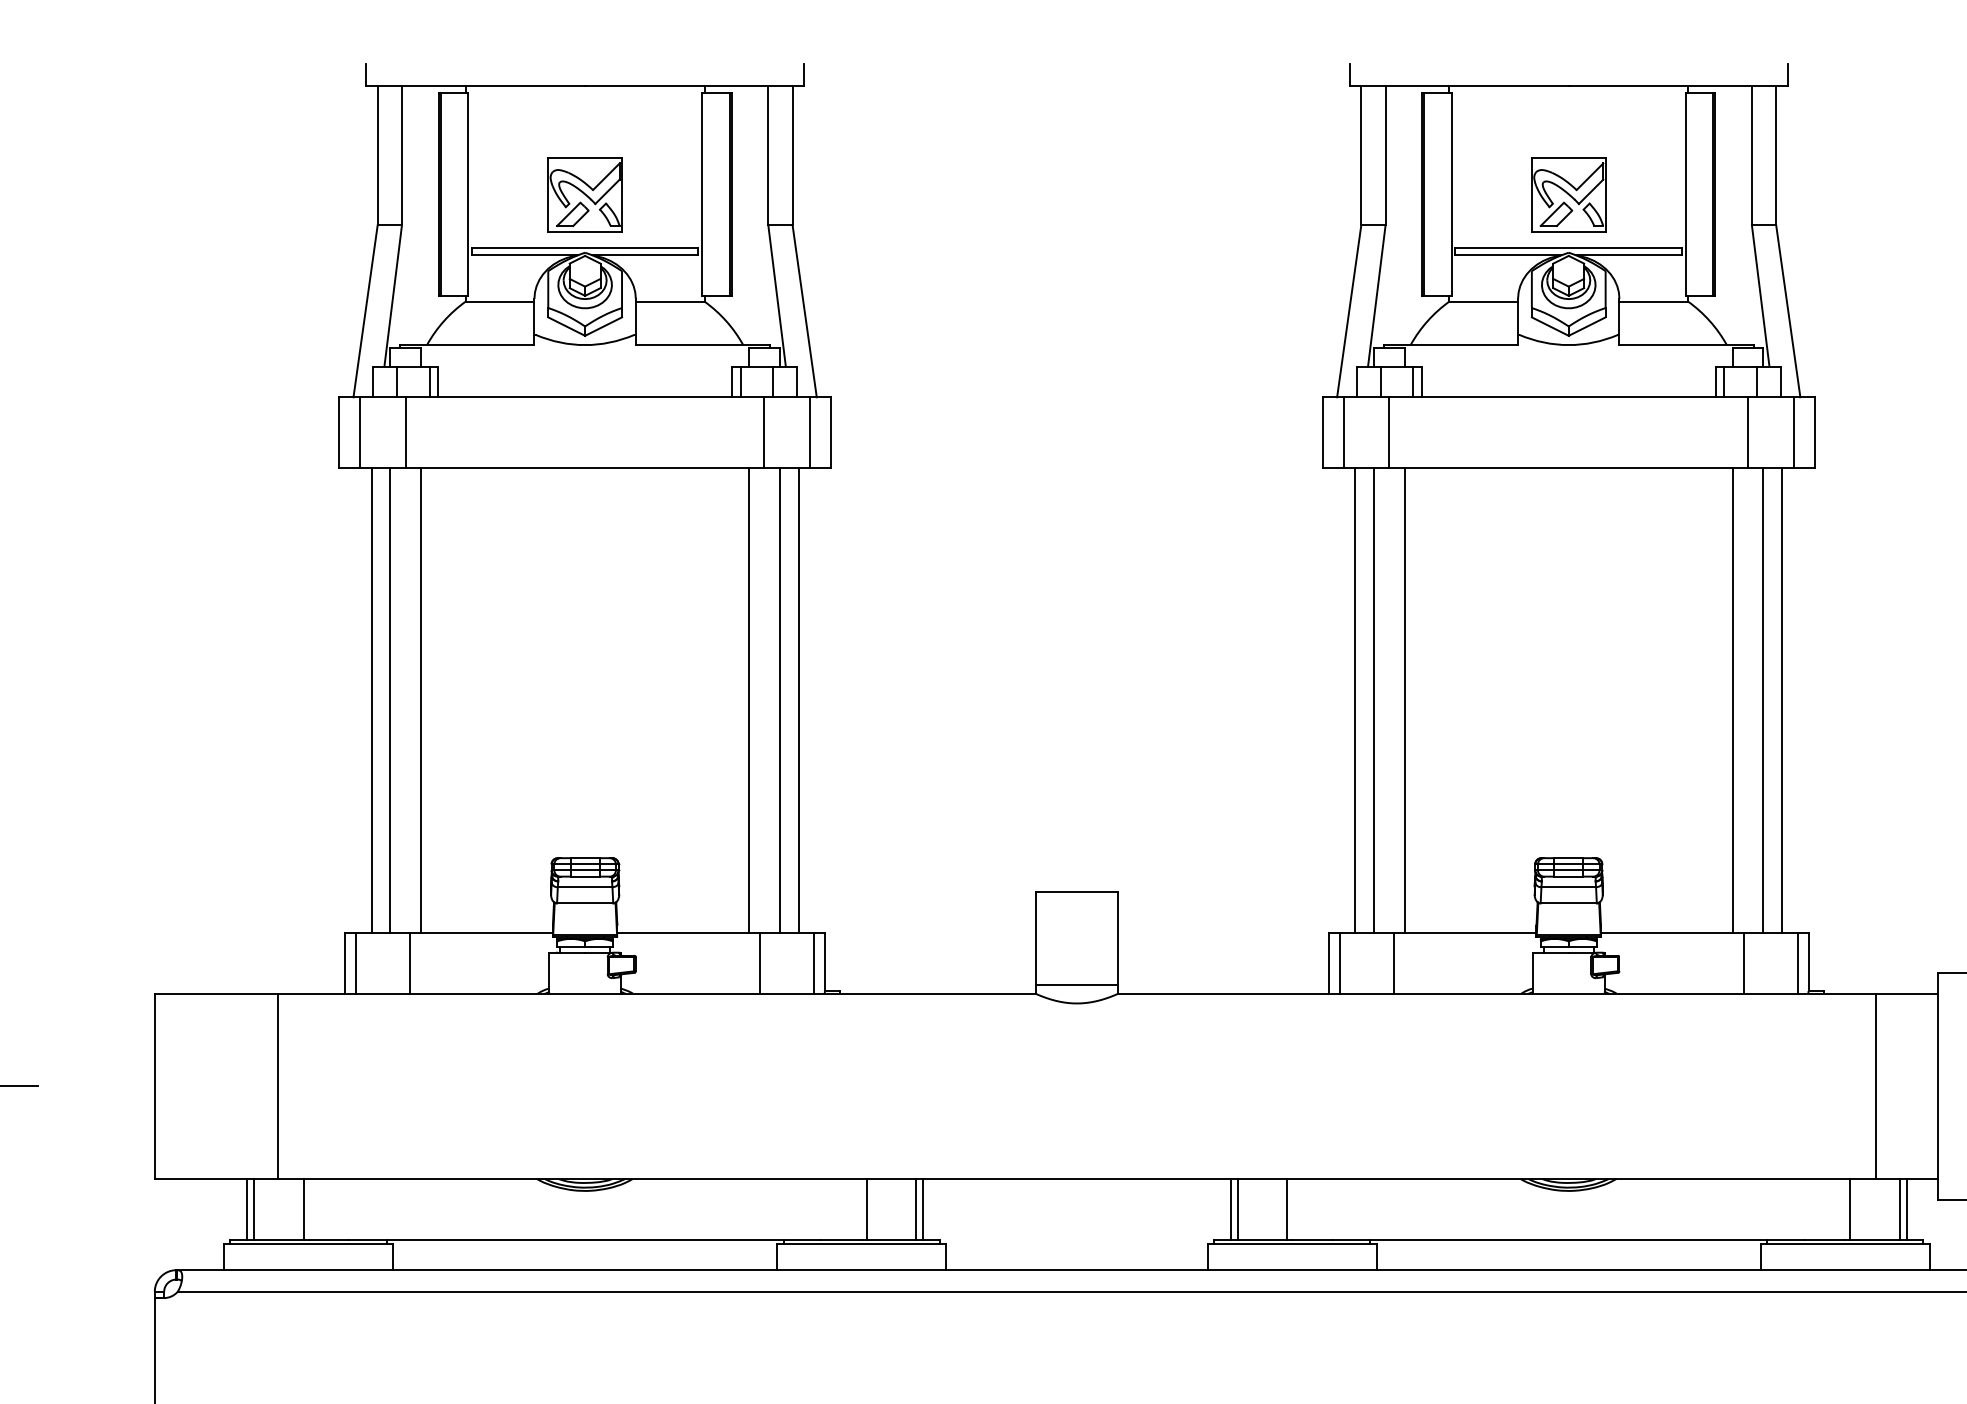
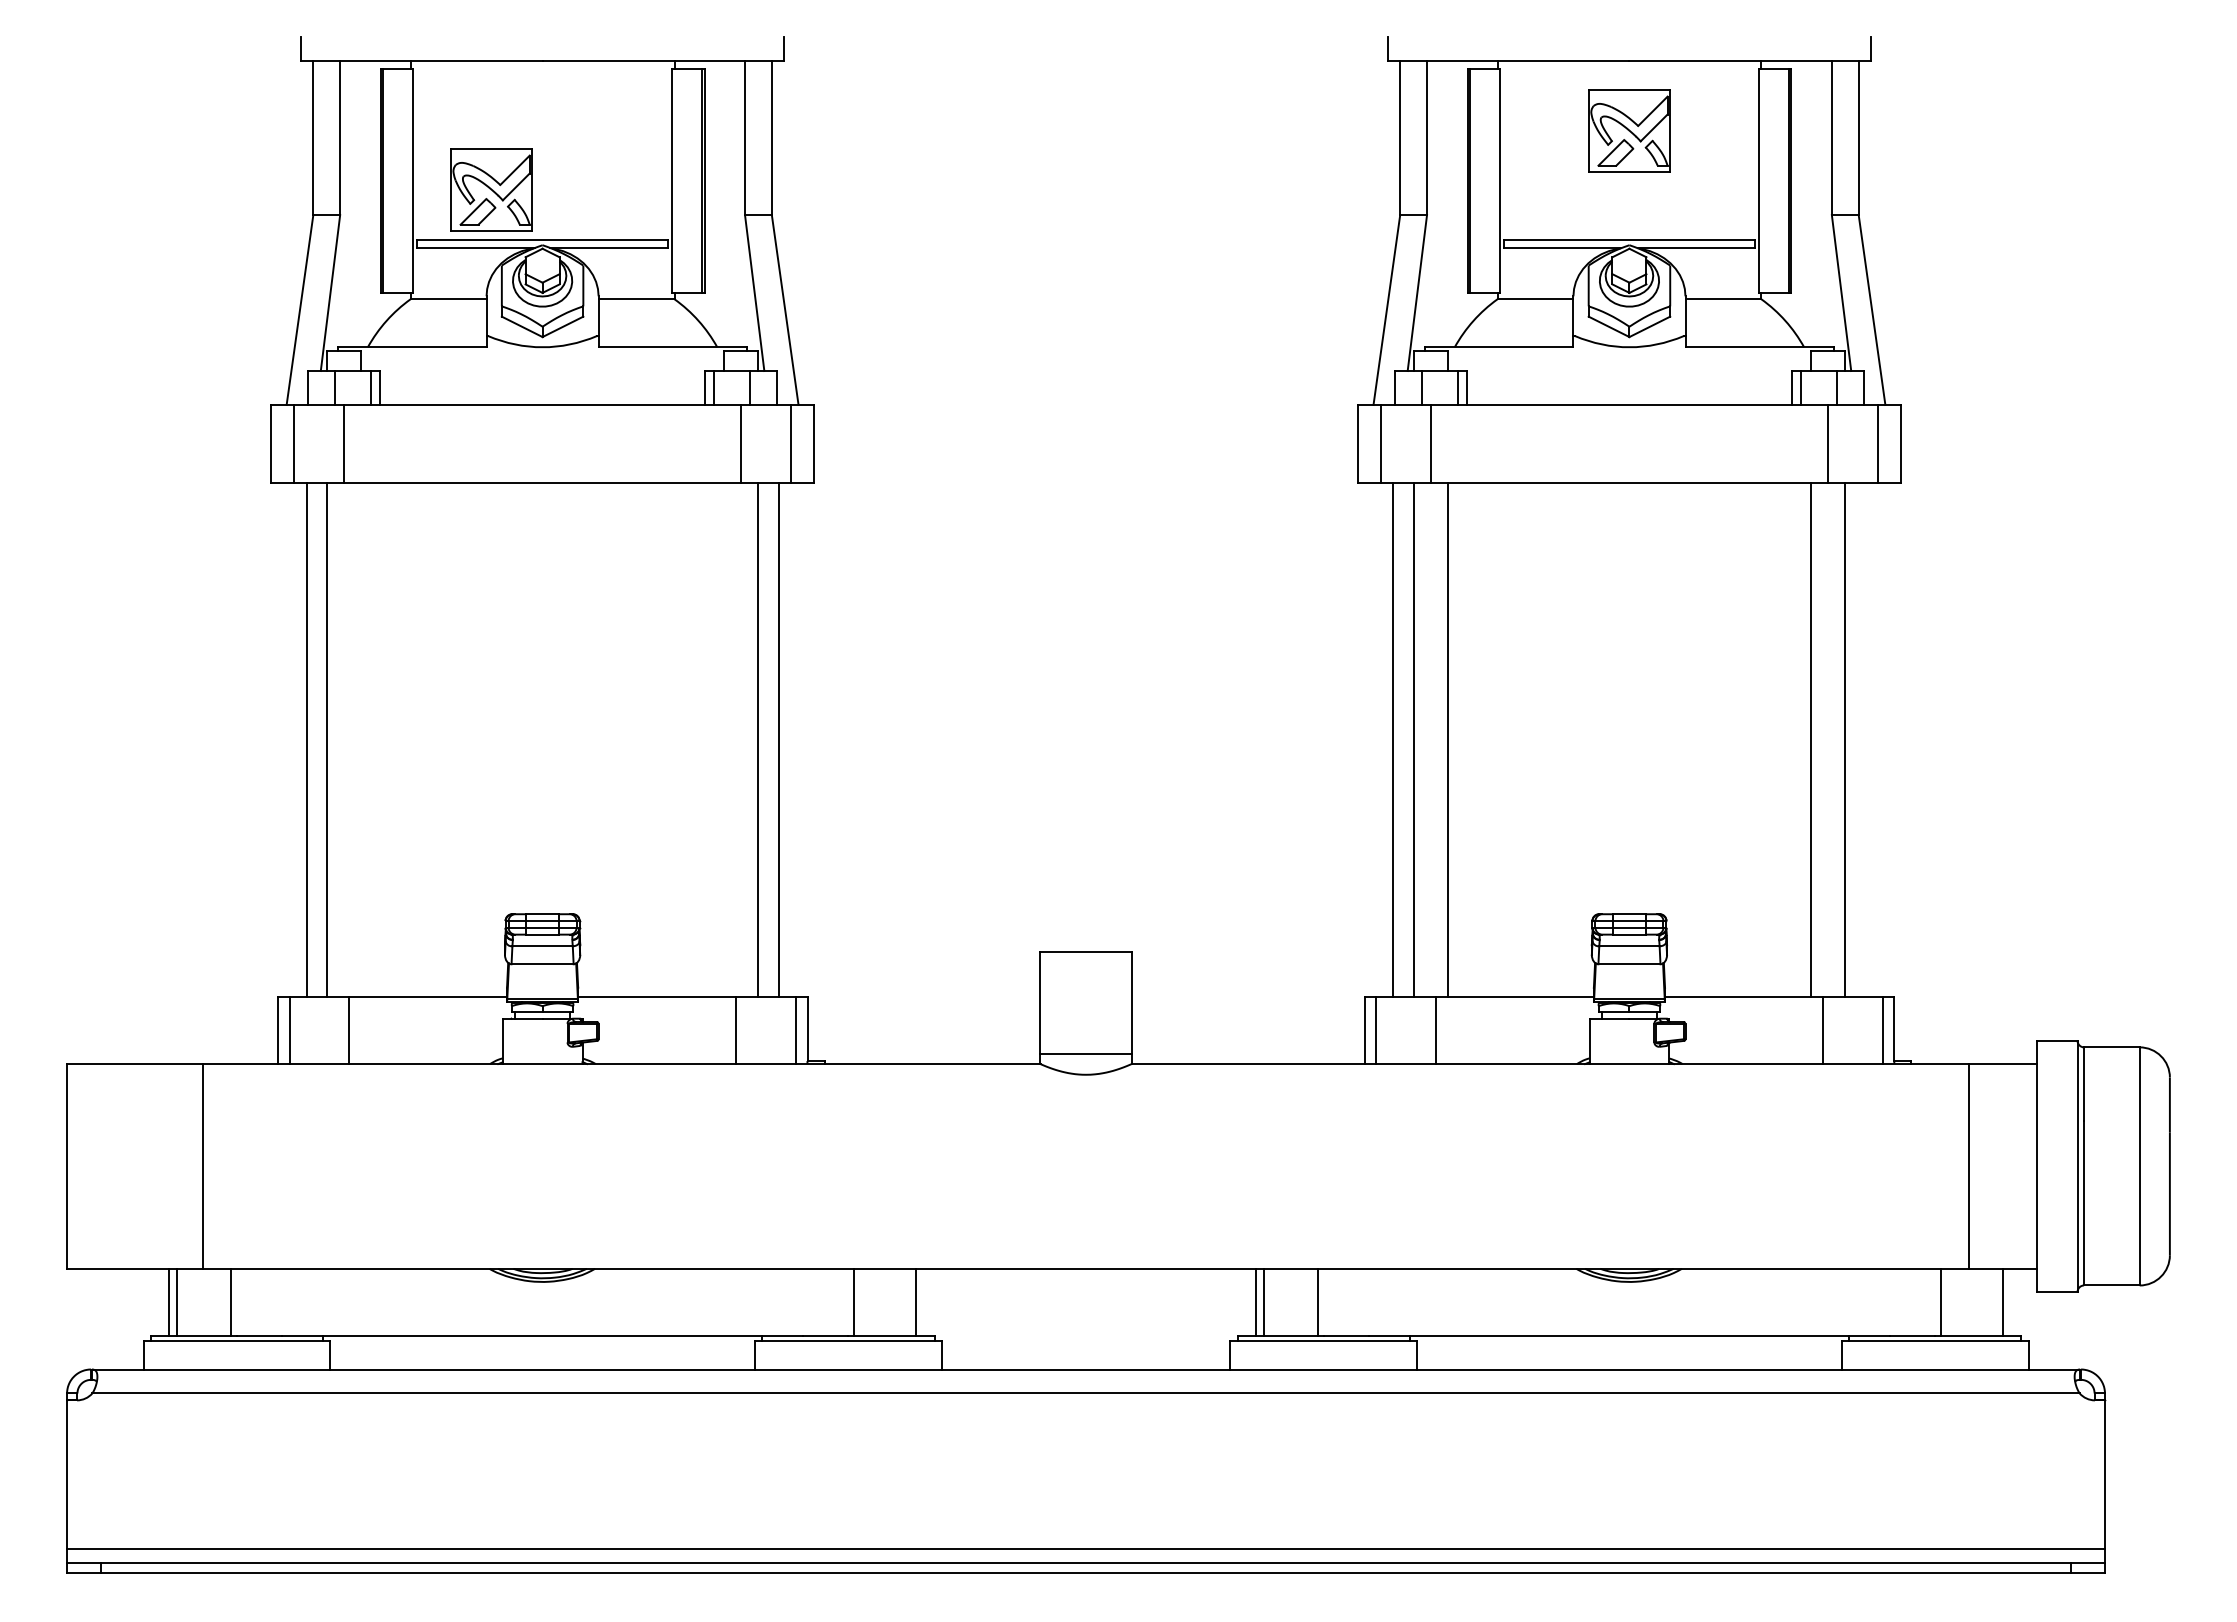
part: (585, 194) -> (491, 189), moved
part: (1568, 194) -> (1629, 130), moved
line: (421, 700) -> (361, 739), removed
line: (748, 700) -> (723, 739), removed
line: (1782, 700) -> (1865, 739), removed
line: (916, 1209) -> (908, 1302), removed
line: (1899, 1209) -> (1994, 1302), removed

